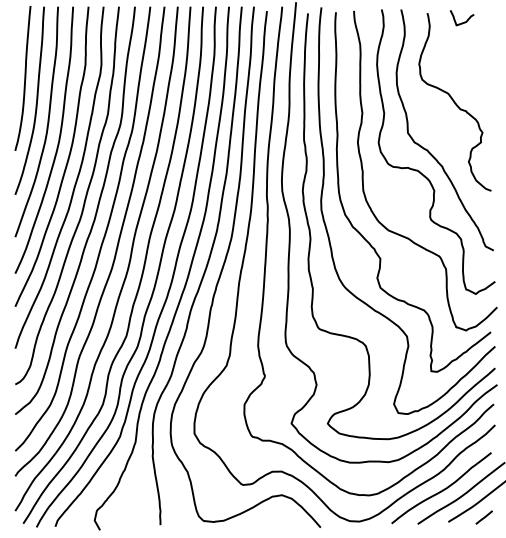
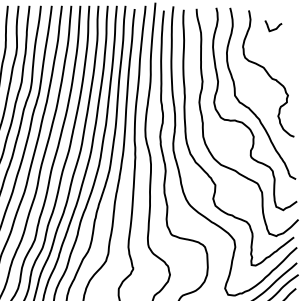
curve: (461, 22) -> (273, 29), moved

